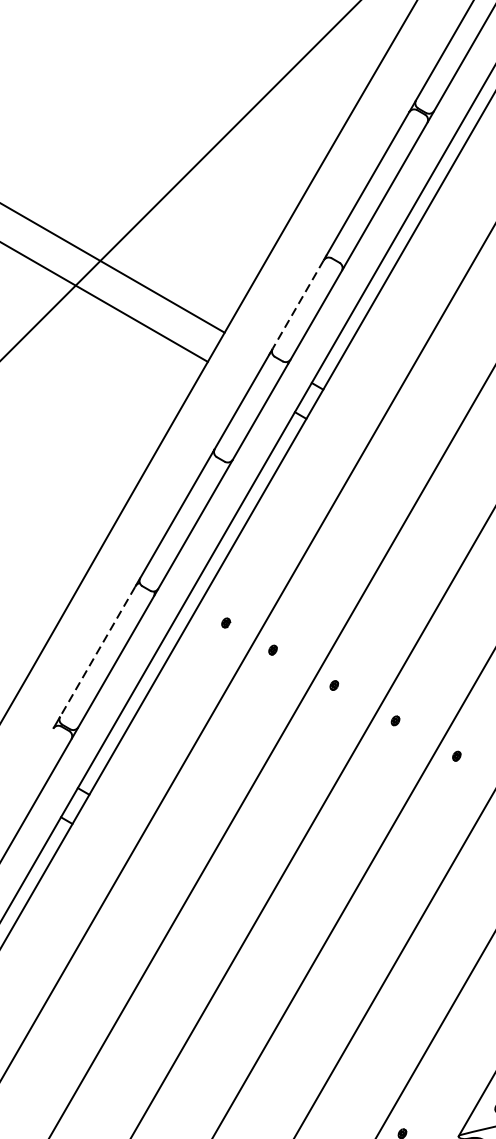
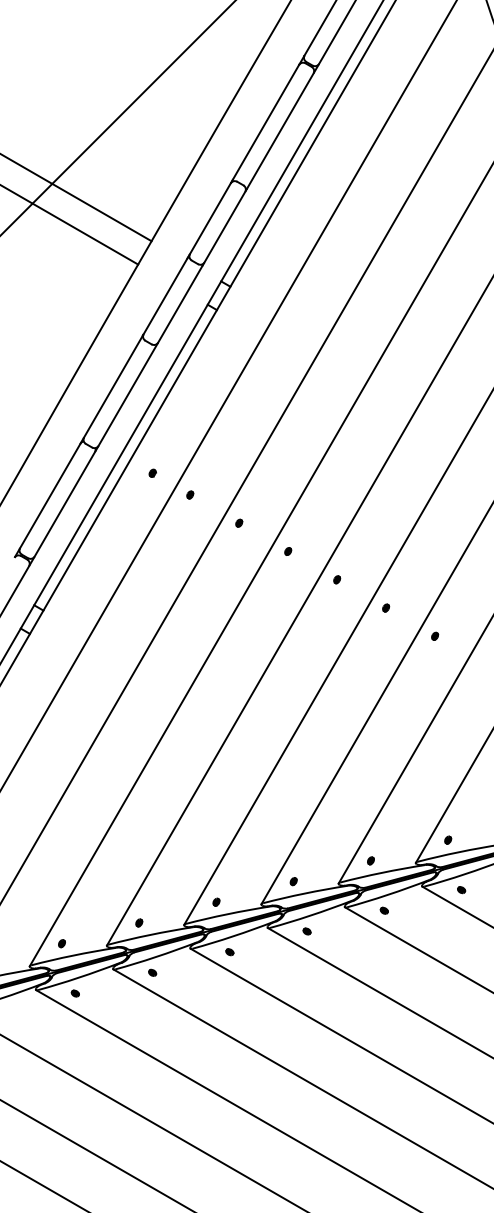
line: (298, 304) -> (210, 218), dashed -> solid
line: (98, 652) -> (50, 496), dashed -> solid

